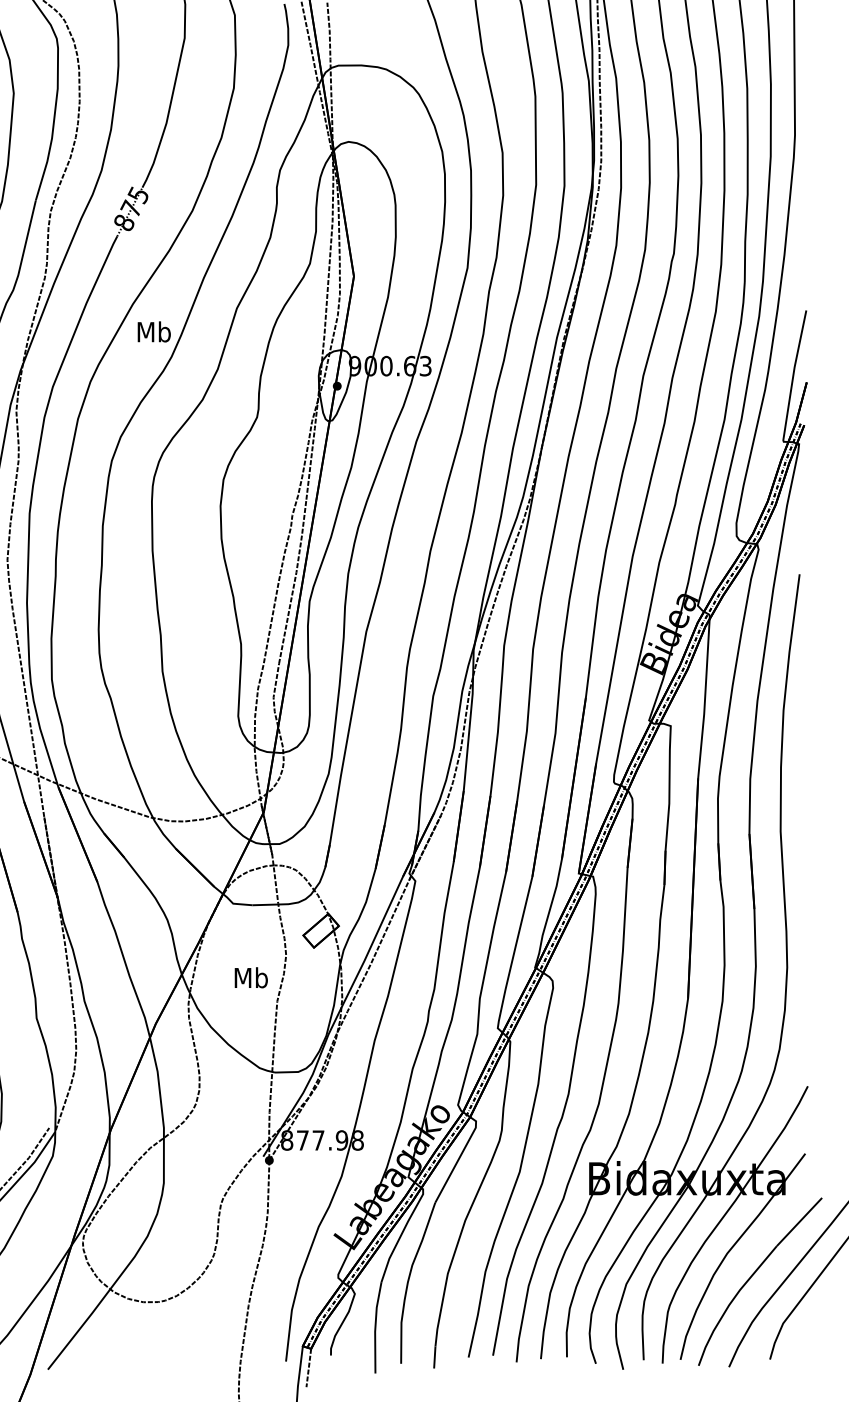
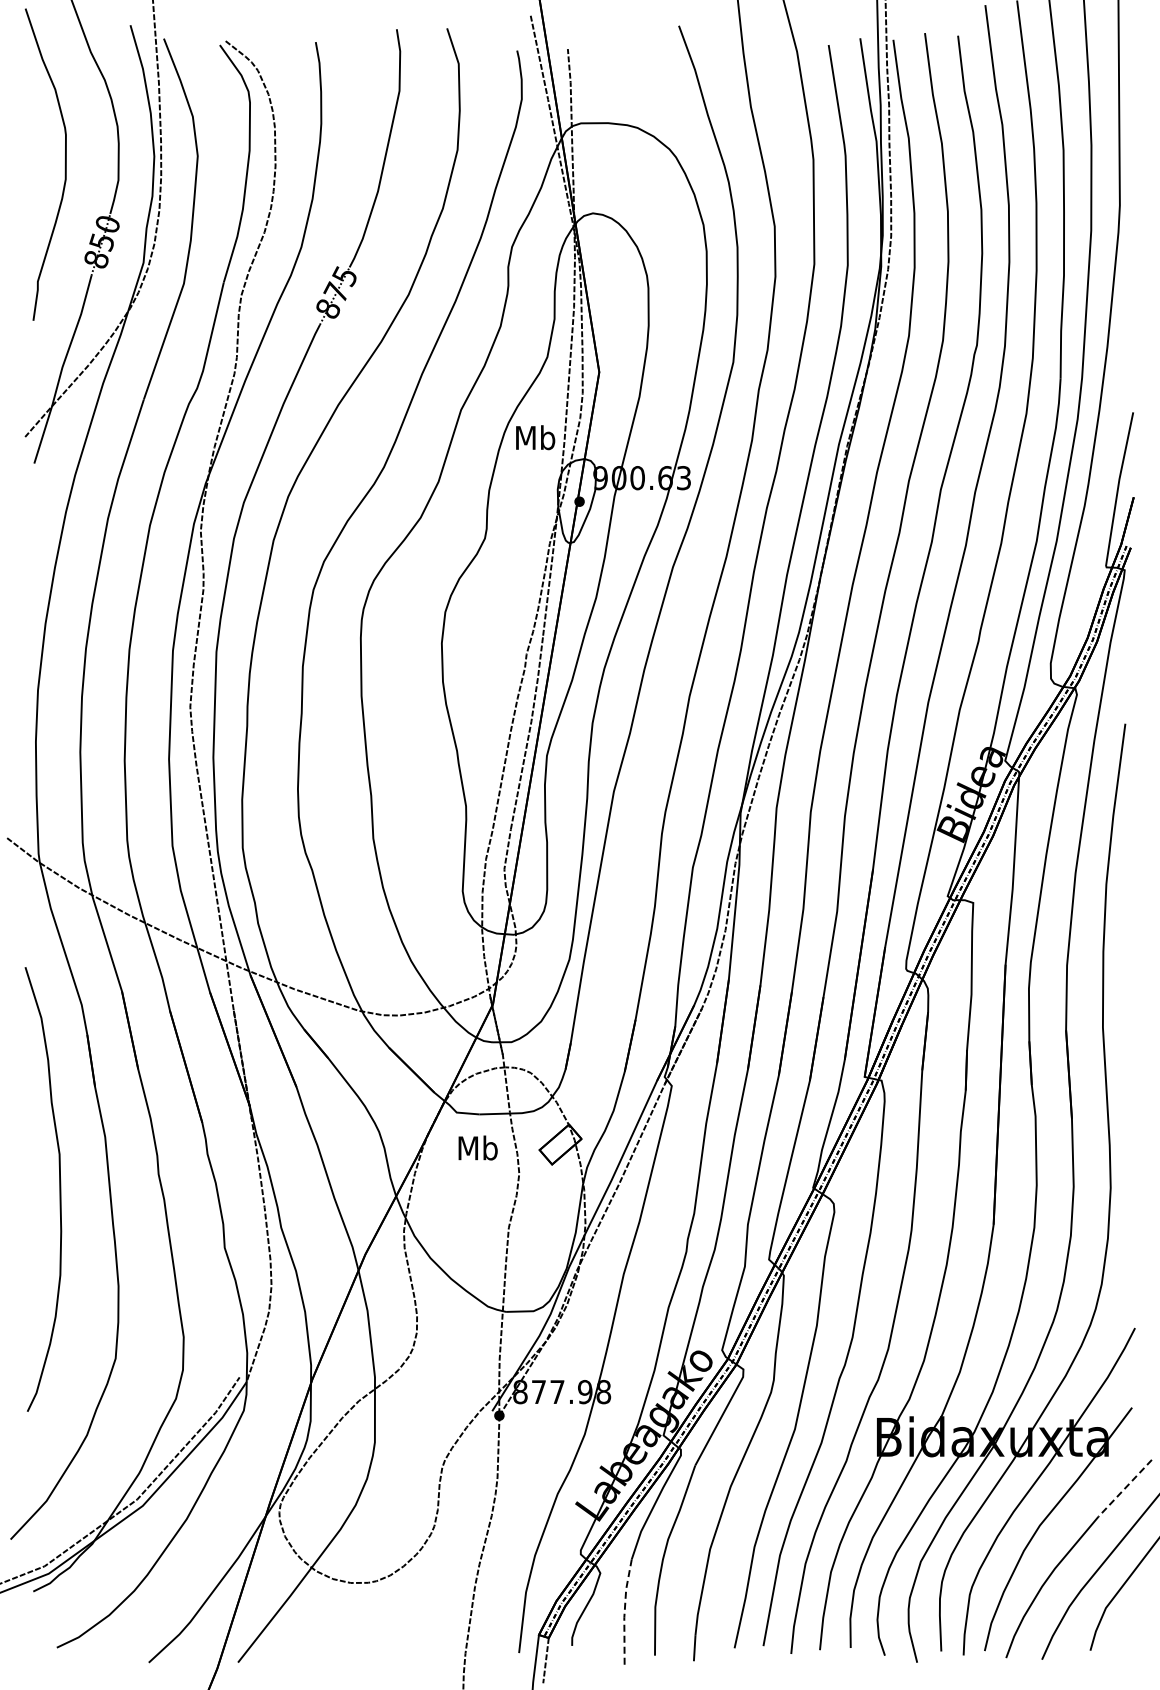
text: (154, 331) -> (535, 437), moved
text: (250, 977) -> (477, 1147), moved
line: (798, 1222) -> (1124, 1488), solid -> dashed
line: (375, 1327) -> (624, 1612), solid -> dashed

